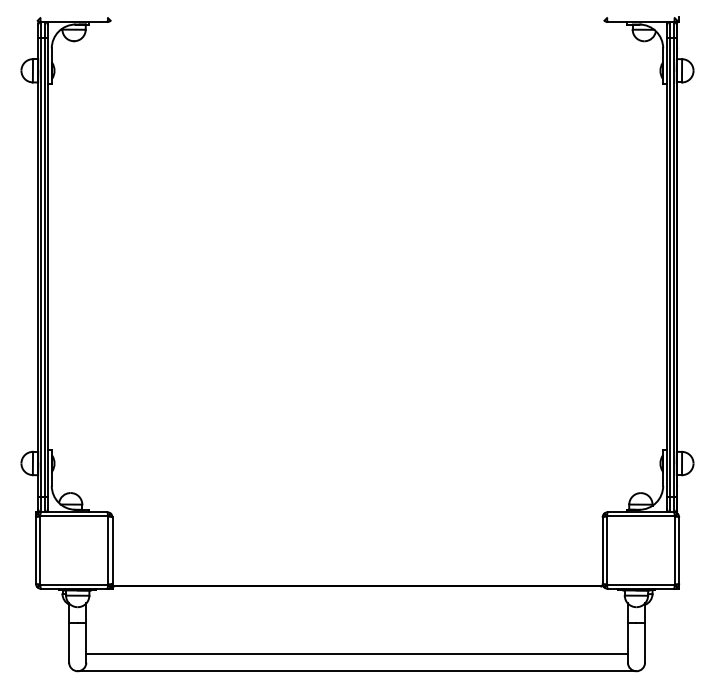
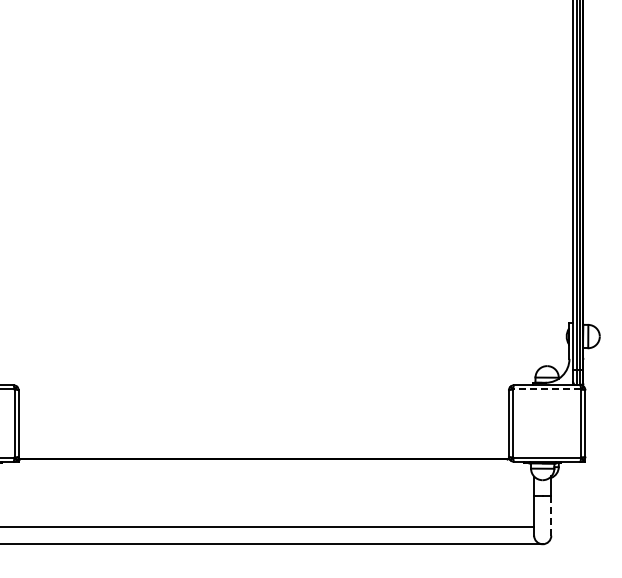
line: (640, 516) -> (546, 389), solid -> dashed
line: (645, 642) -> (551, 515), solid -> dashed

